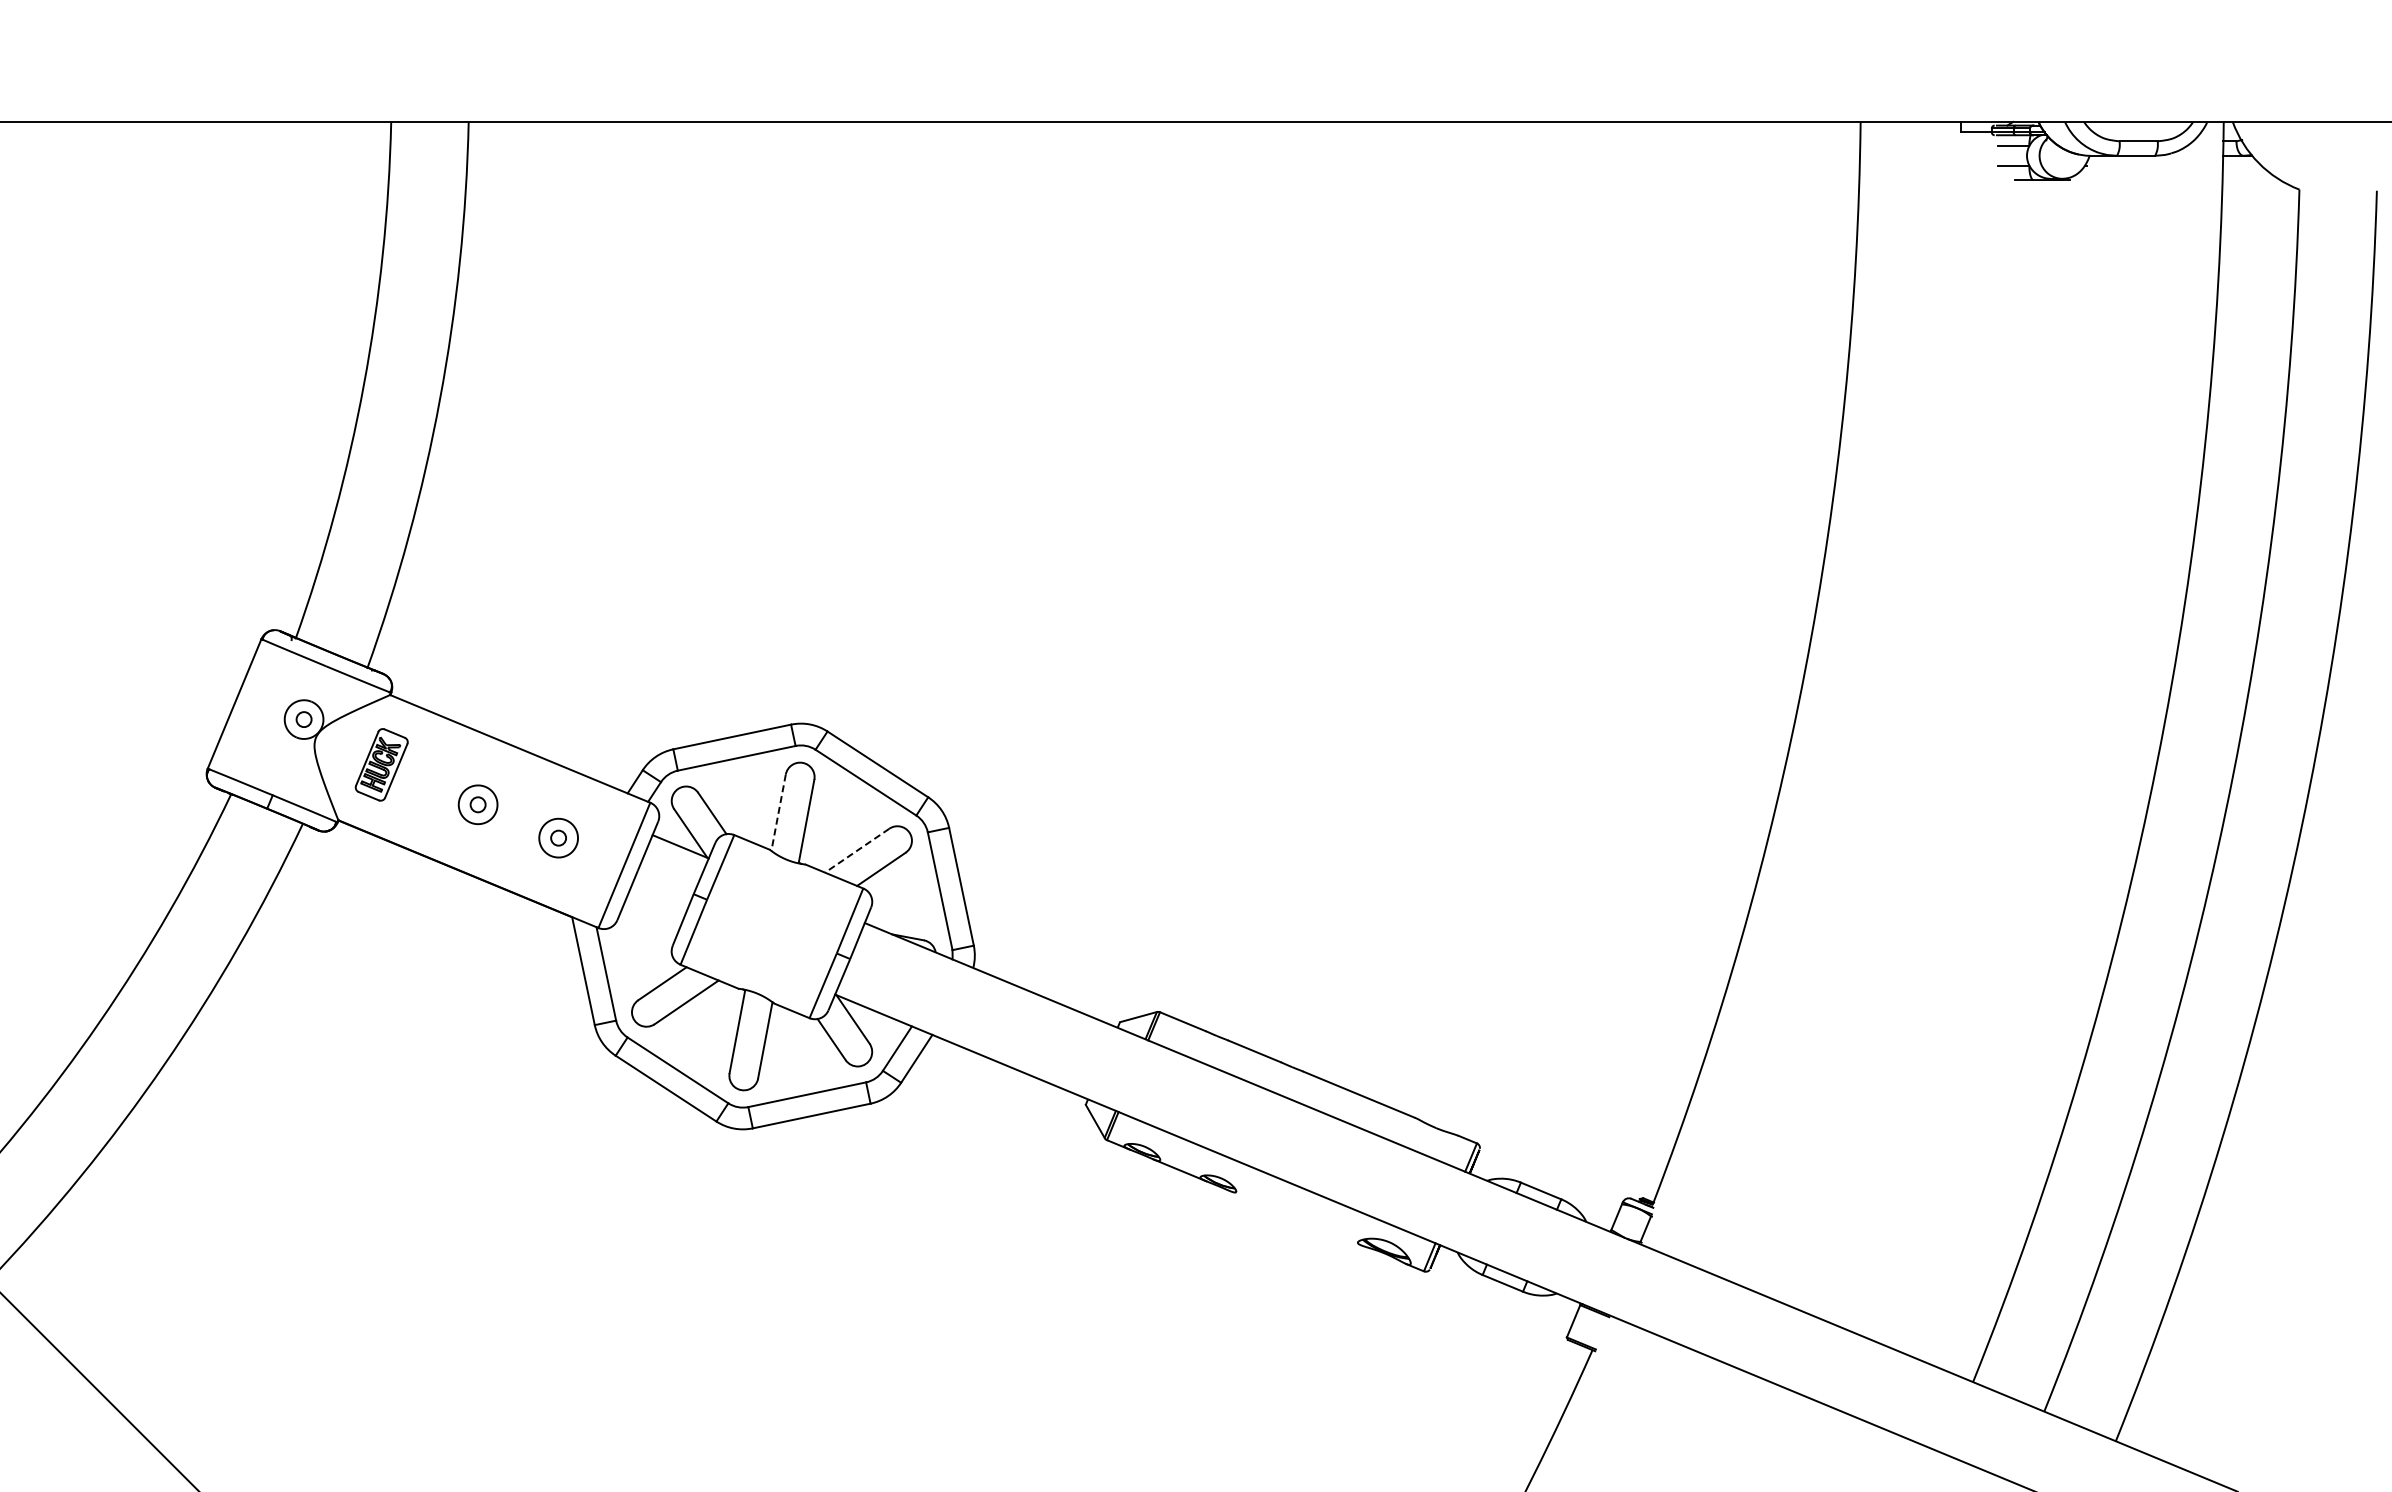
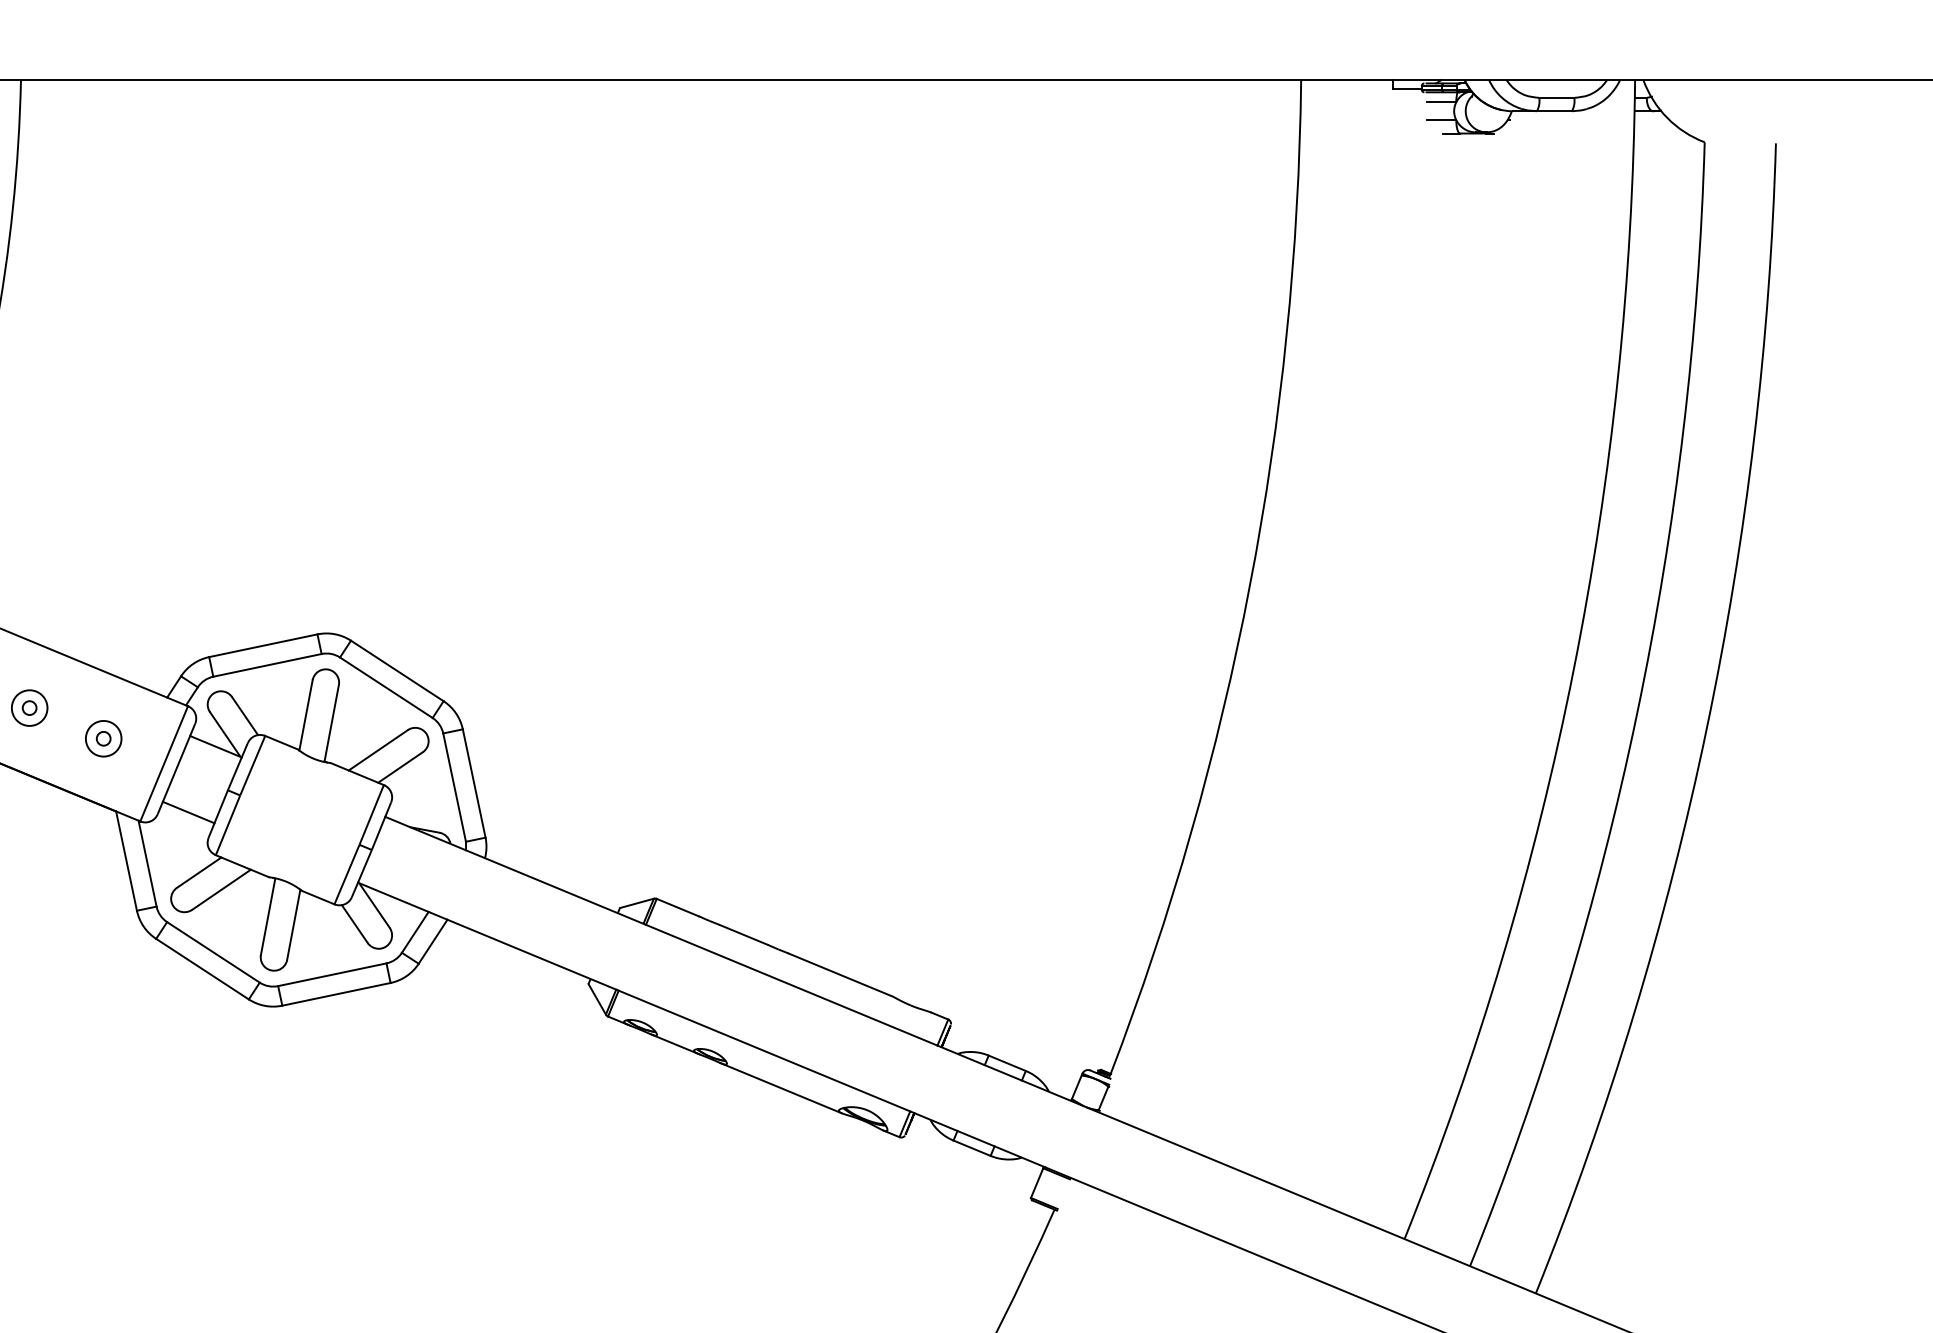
line: (778, 812) -> (305, 715), dashed -> solid
line: (857, 850) -> (378, 750), dashed -> solid
line: (650, 918) -> (188, 812), added
line: (1295, 1217) -> (781, 1087), added

